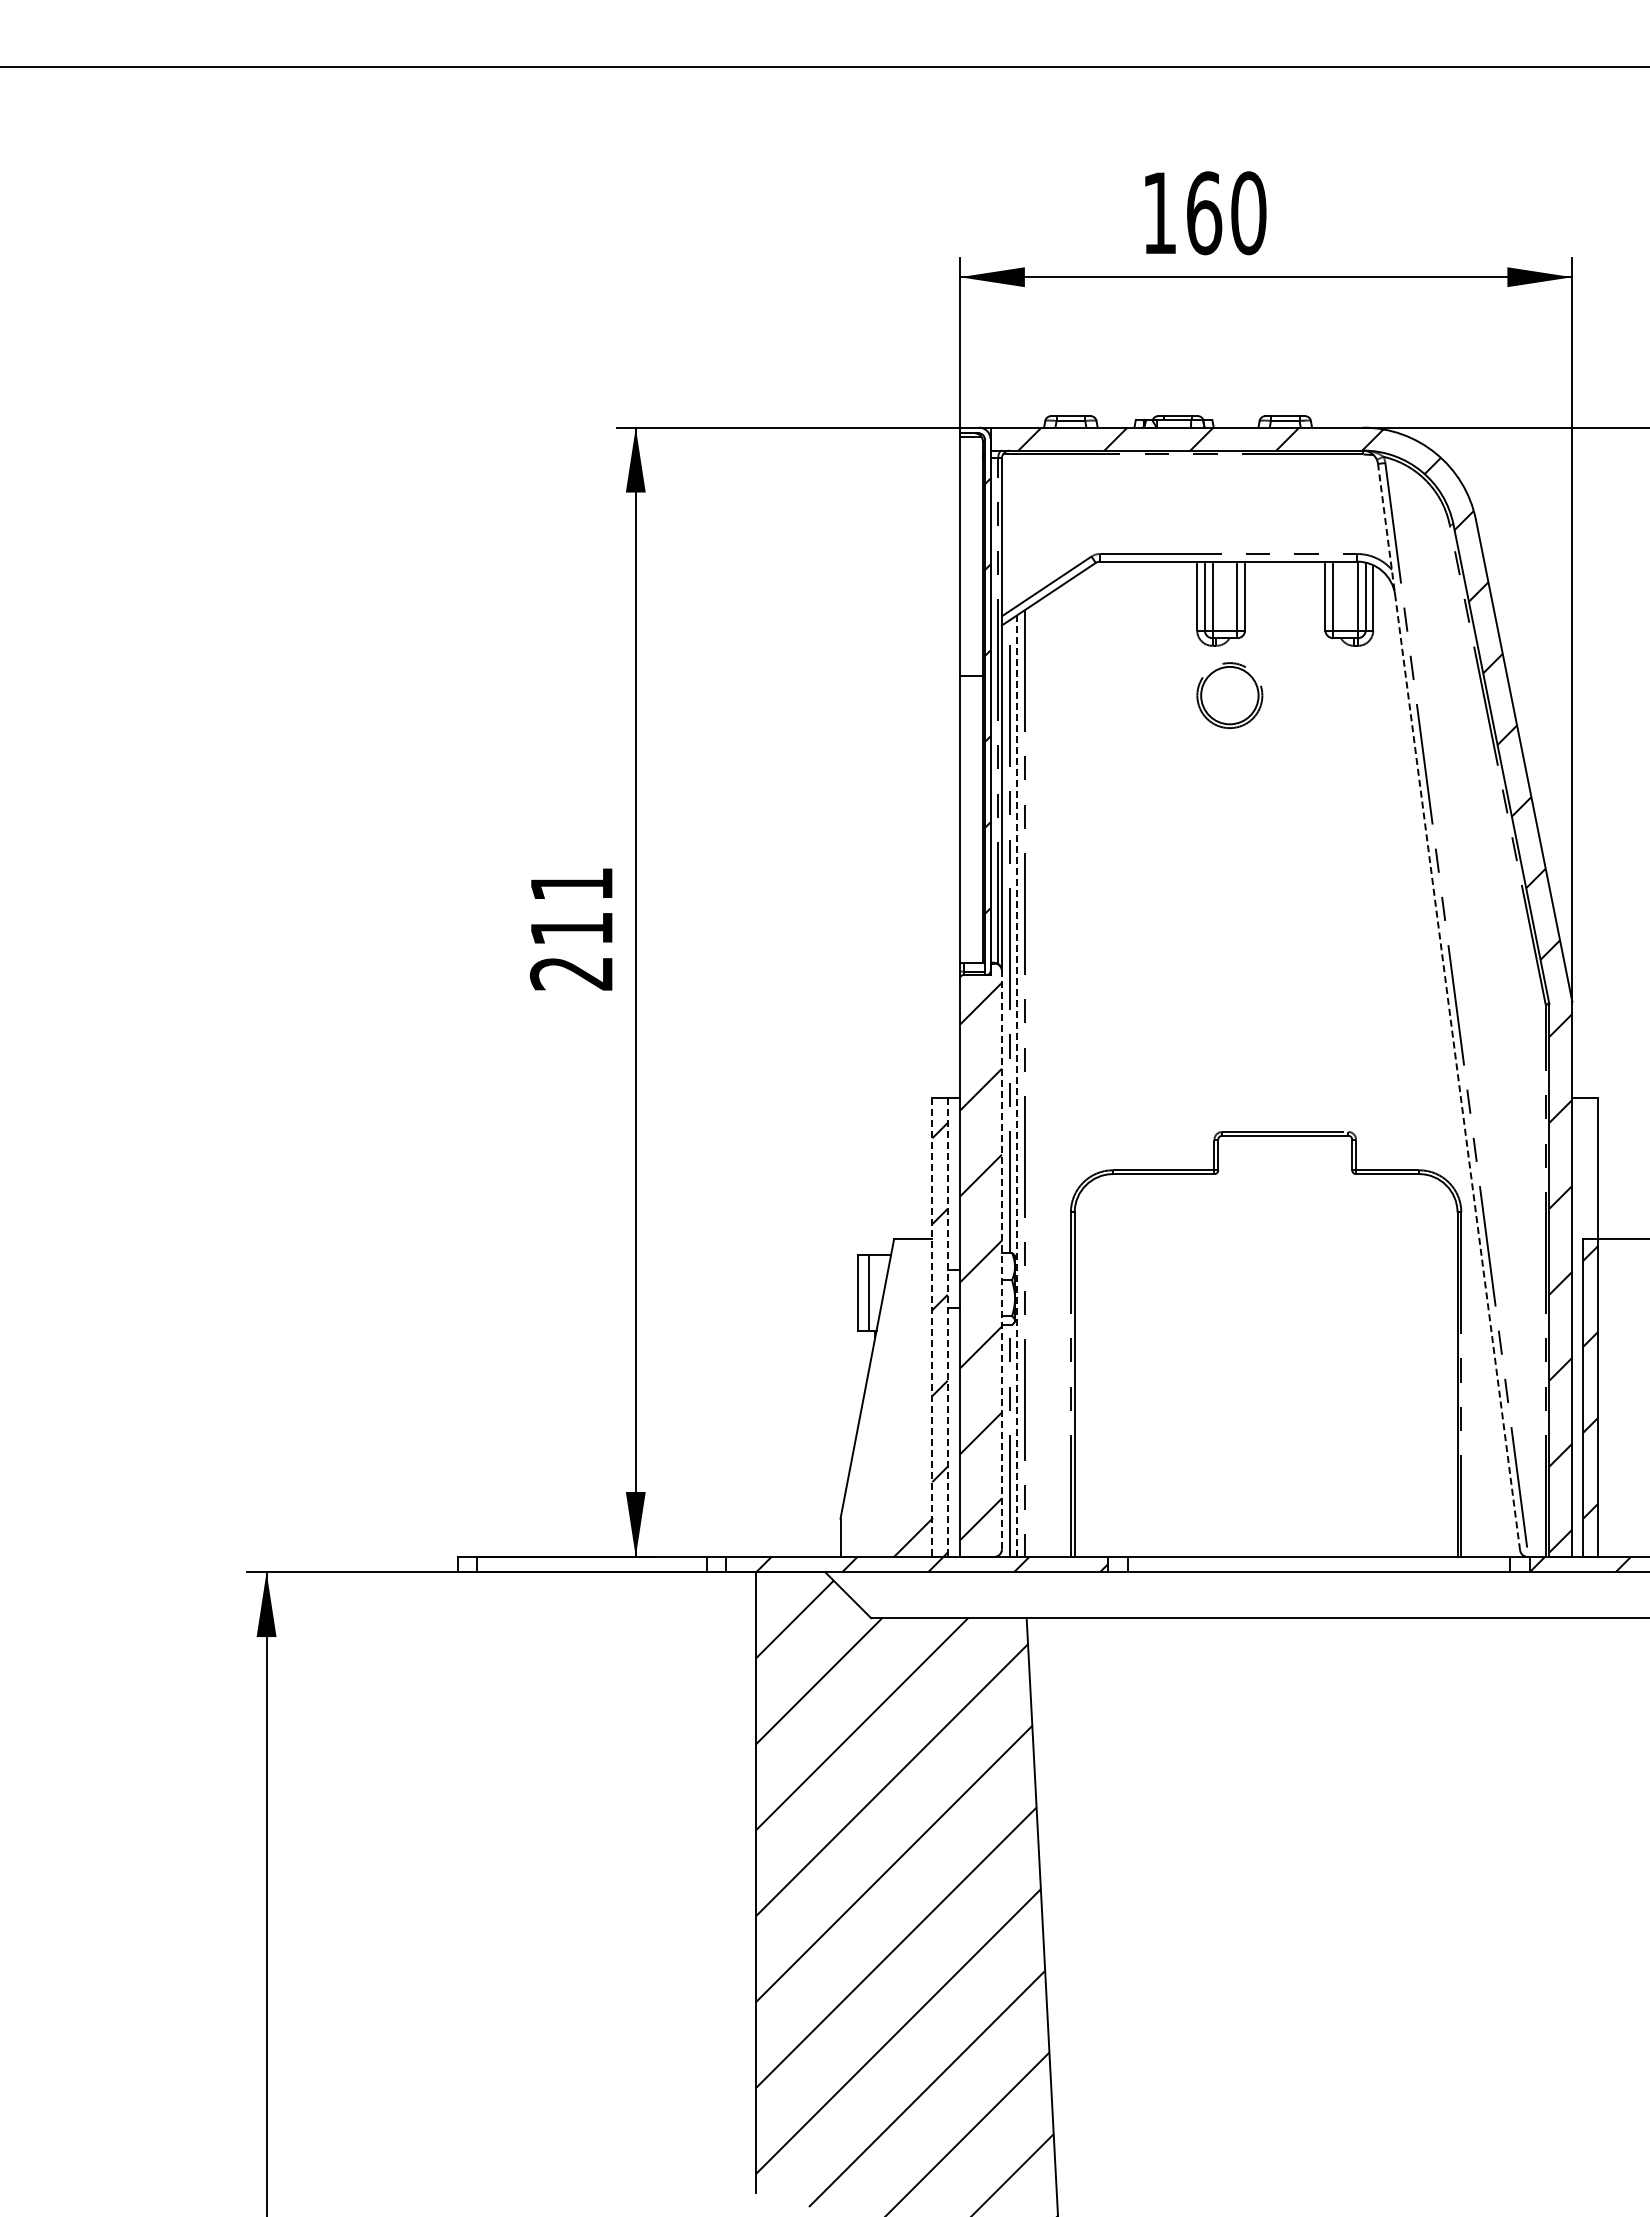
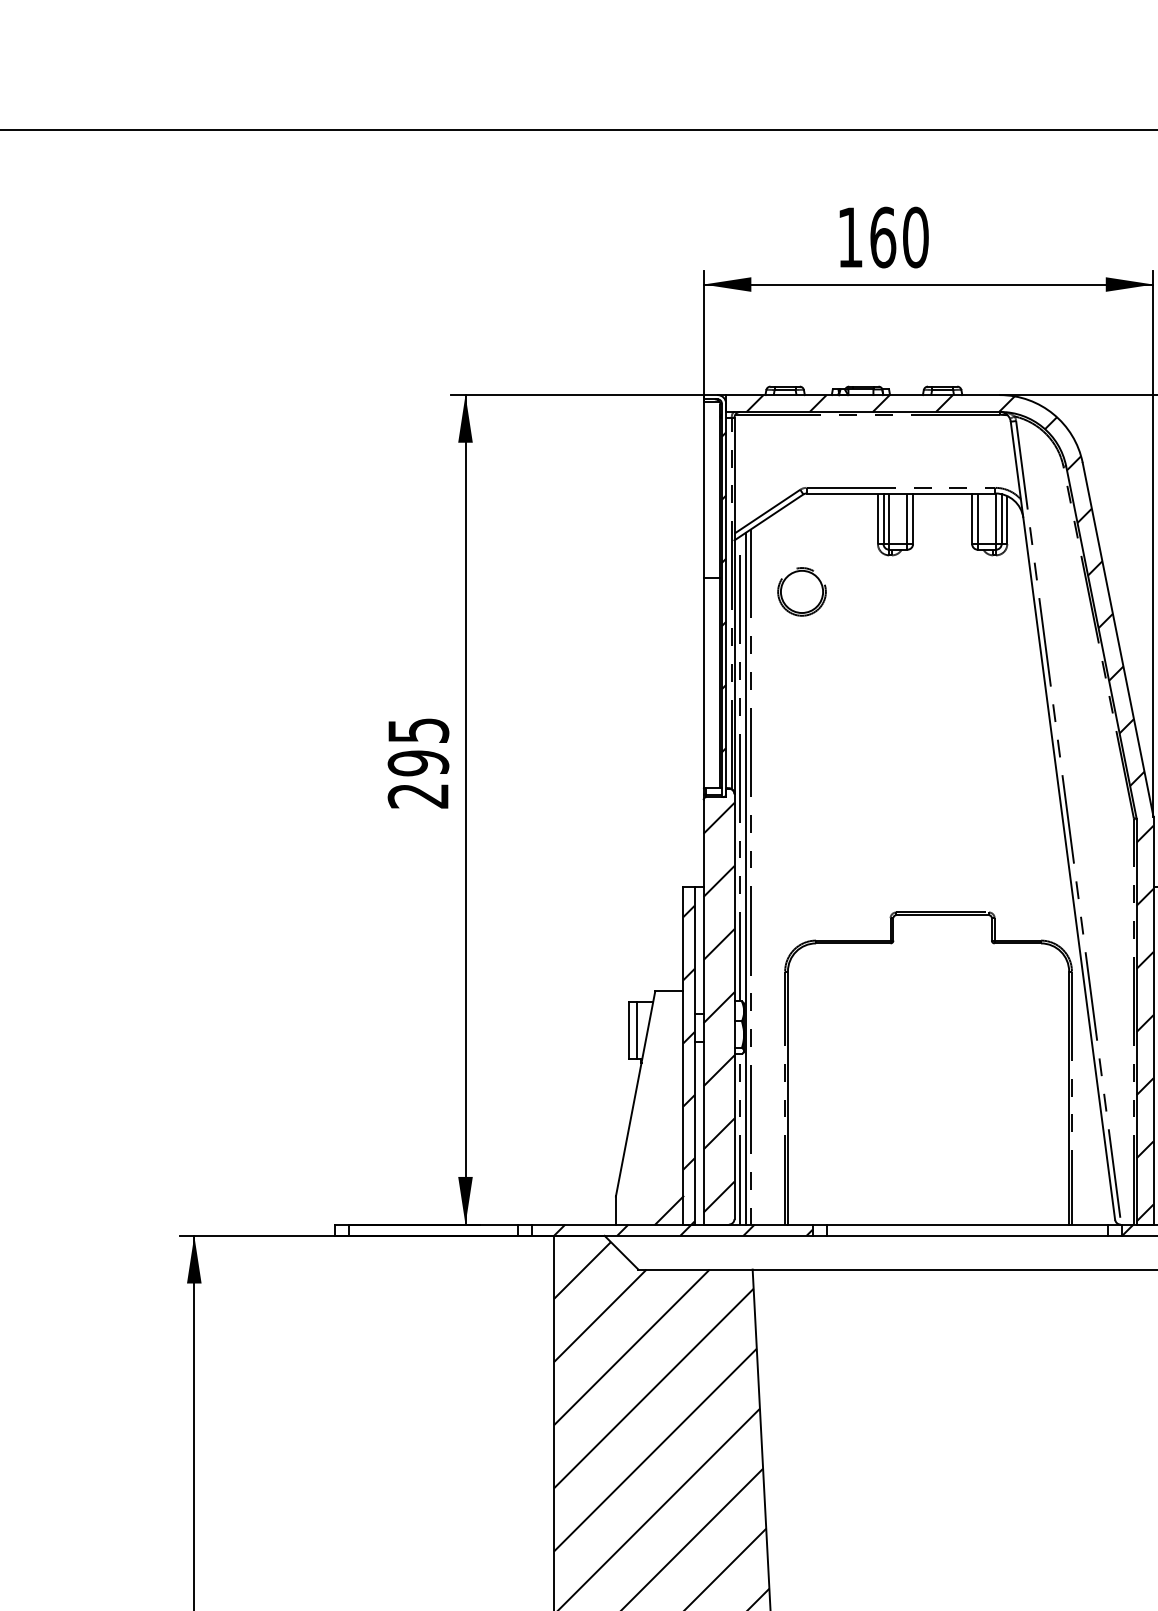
part: (1229, 695) -> (801, 591), moved
text: (571, 907) -> (418, 747), 211 -> 295
line: (1449, 1007) -> (1063, 821), dashed -> solid
line: (1017, 1086) -> (745, 879), dashed -> solid
line: (1002, 1259) -> (734, 1006), dashed -> solid
line: (932, 1327) -> (683, 1056), dashed -> solid
line: (947, 1327) -> (694, 1056), dashed -> solid

